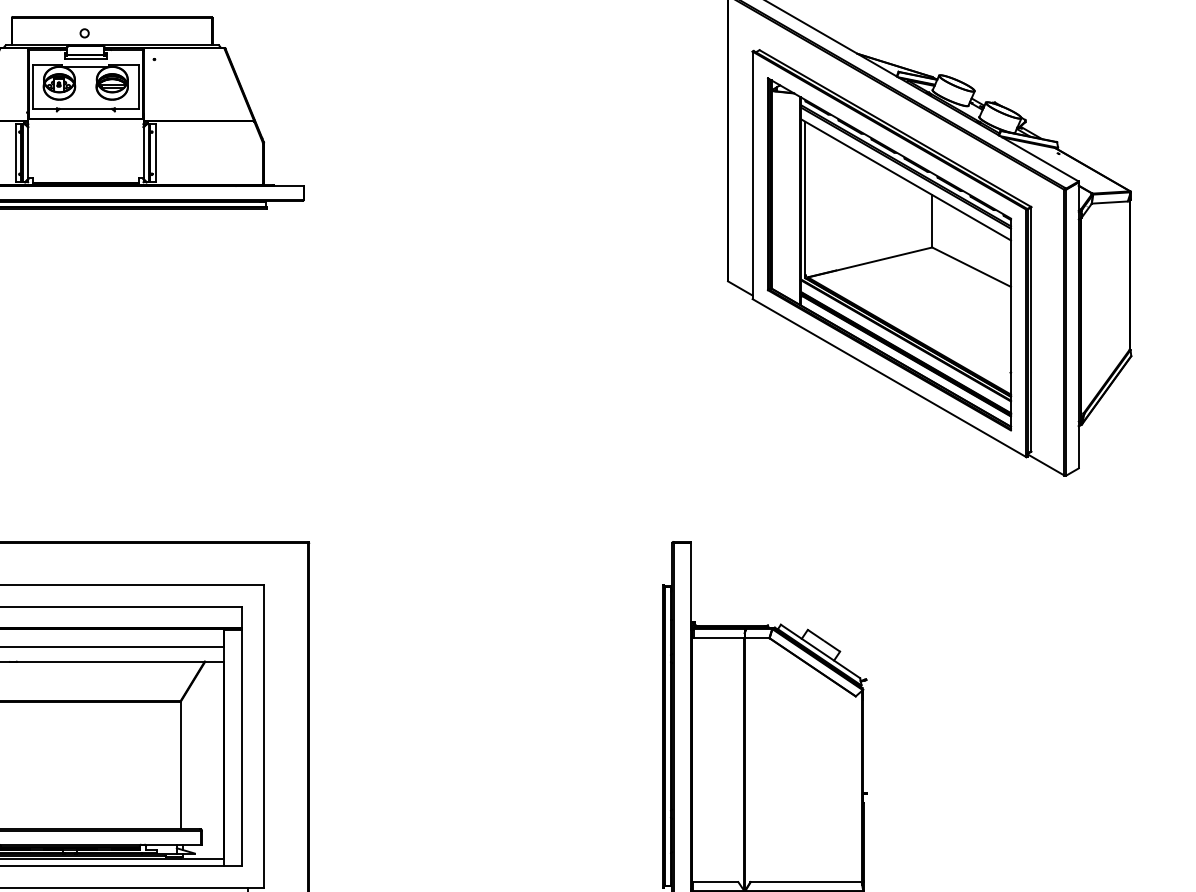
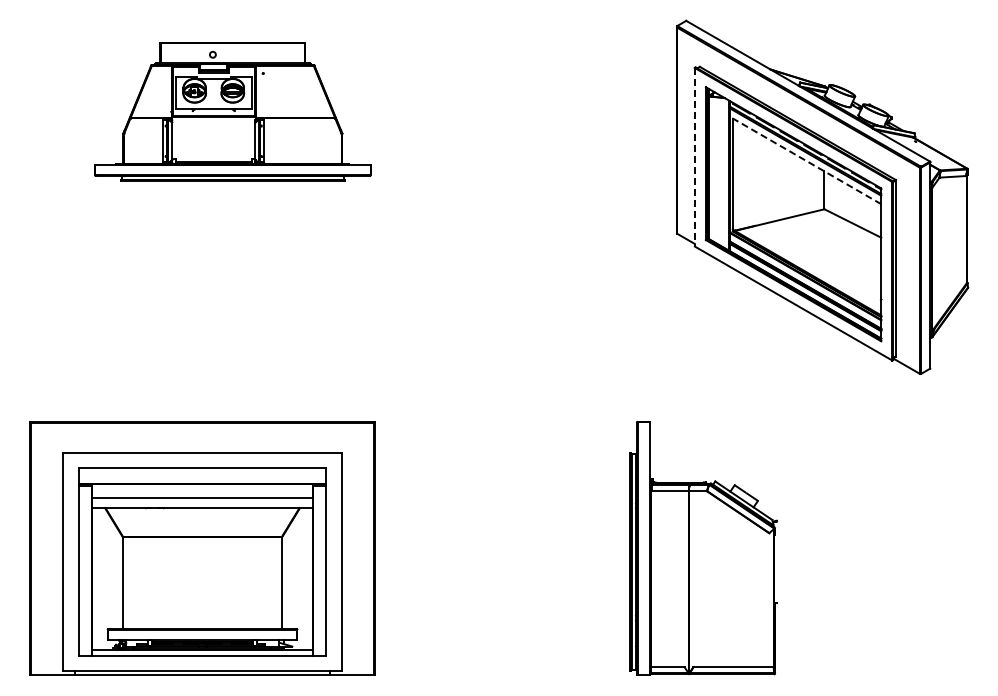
line: (752, 175) -> (694, 157), solid -> dashed
line: (905, 179) -> (805, 160), solid -> dashed

